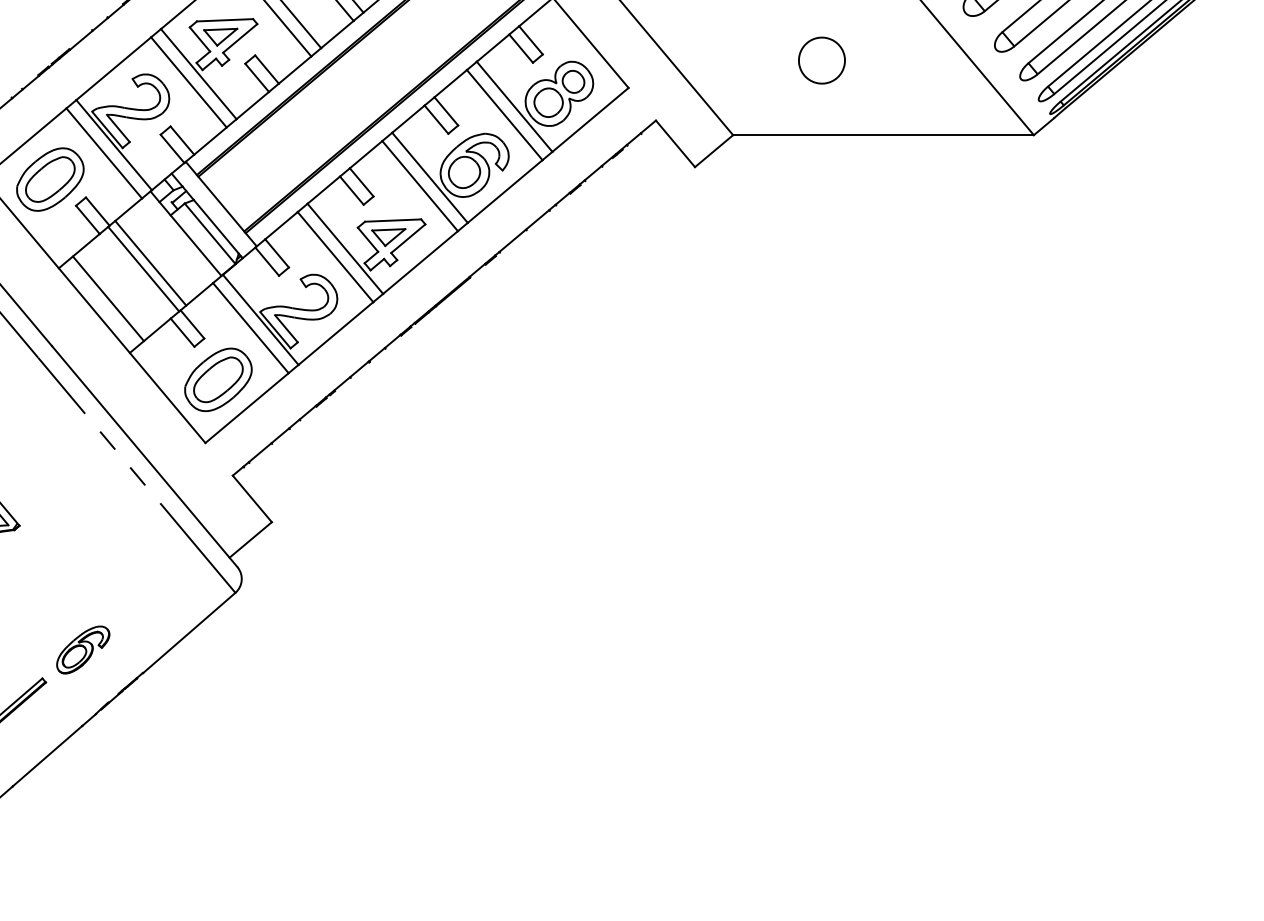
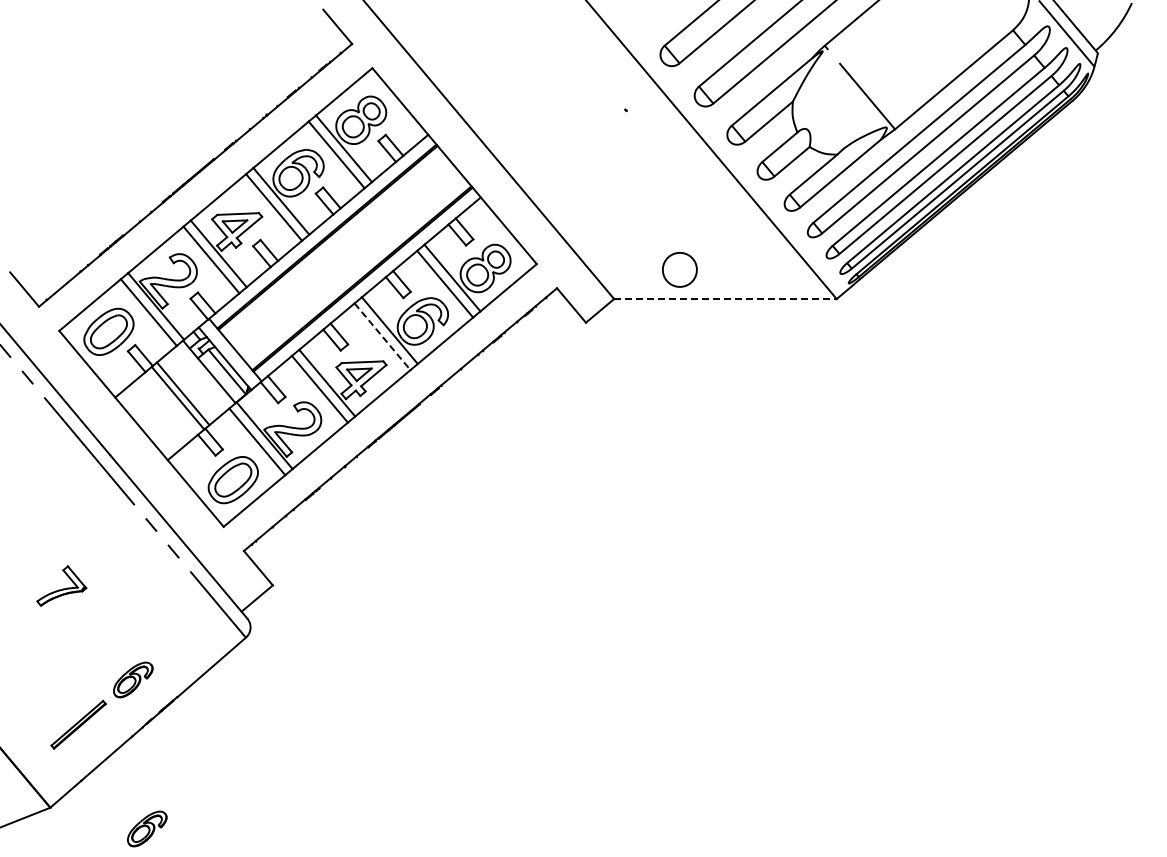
part: (821, 60) -> (679, 269), moved
line: (883, 135) -> (725, 299), solid -> dashed
line: (420, 185) -> (382, 336), solid -> dashed
line: (107, 297) -> (151, 419), removed
part: (102, 850) -> (147, 828), added

